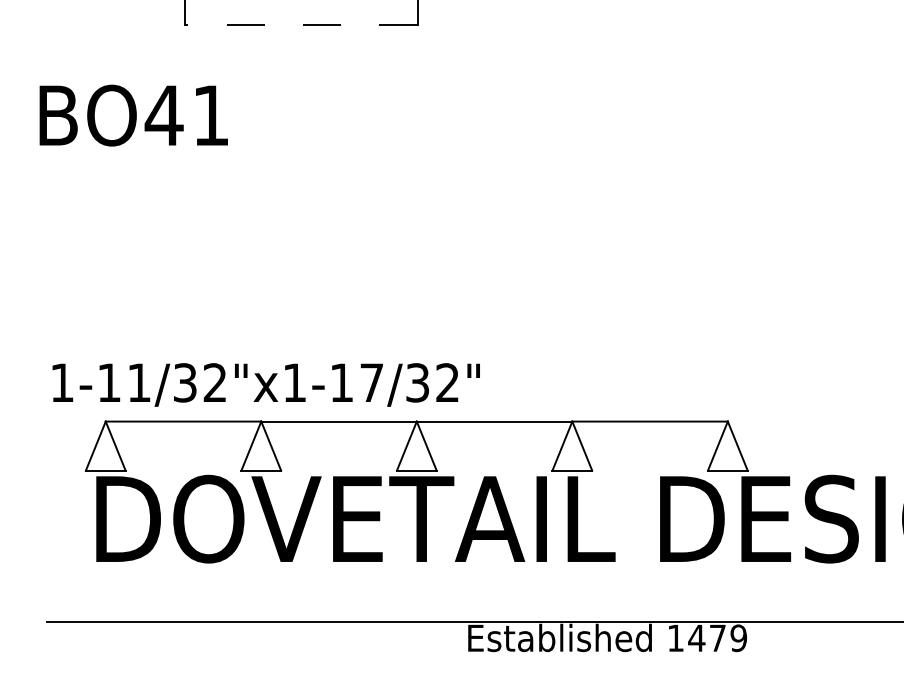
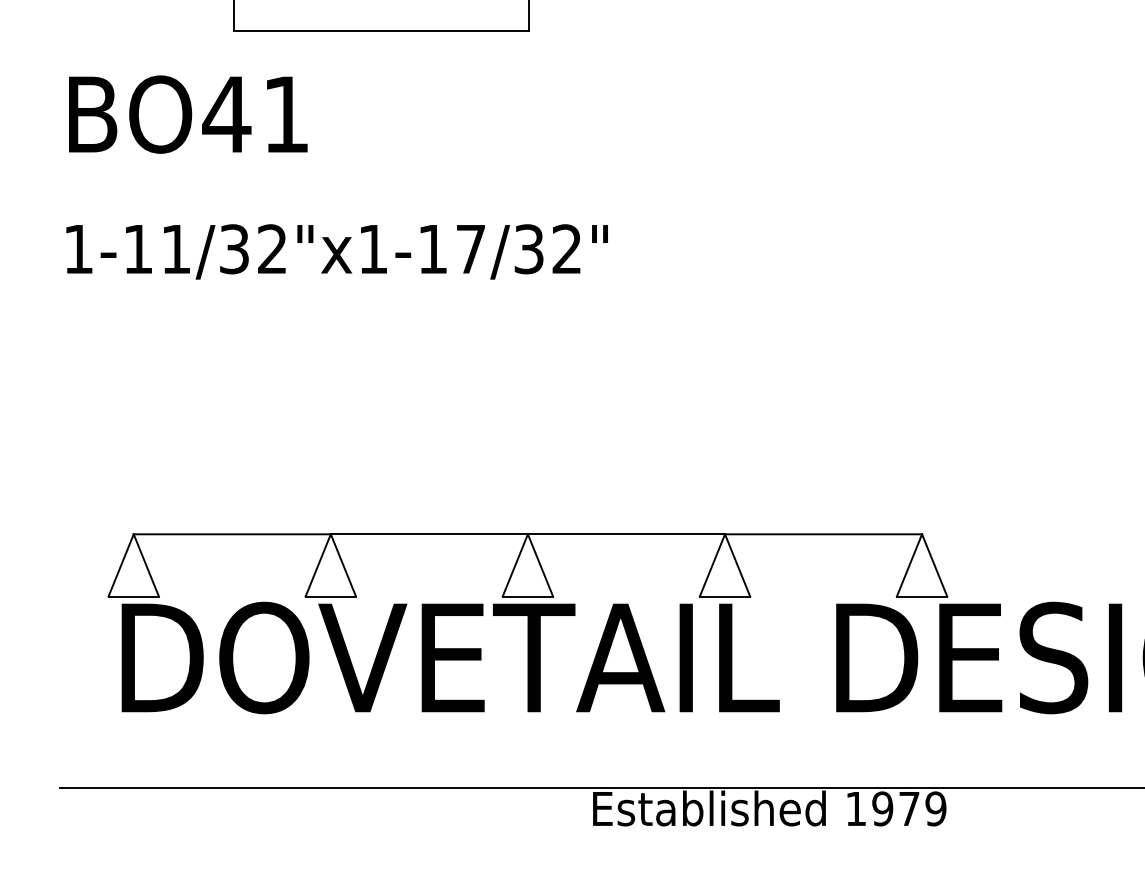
line: (301, 24) -> (381, 31), dashed -> solid
text: (133, 115) -> (188, 114), moved
text: (265, 384) -> (336, 251), moved
text: (696, 637) -> (882, 808), 1479 -> 1979

